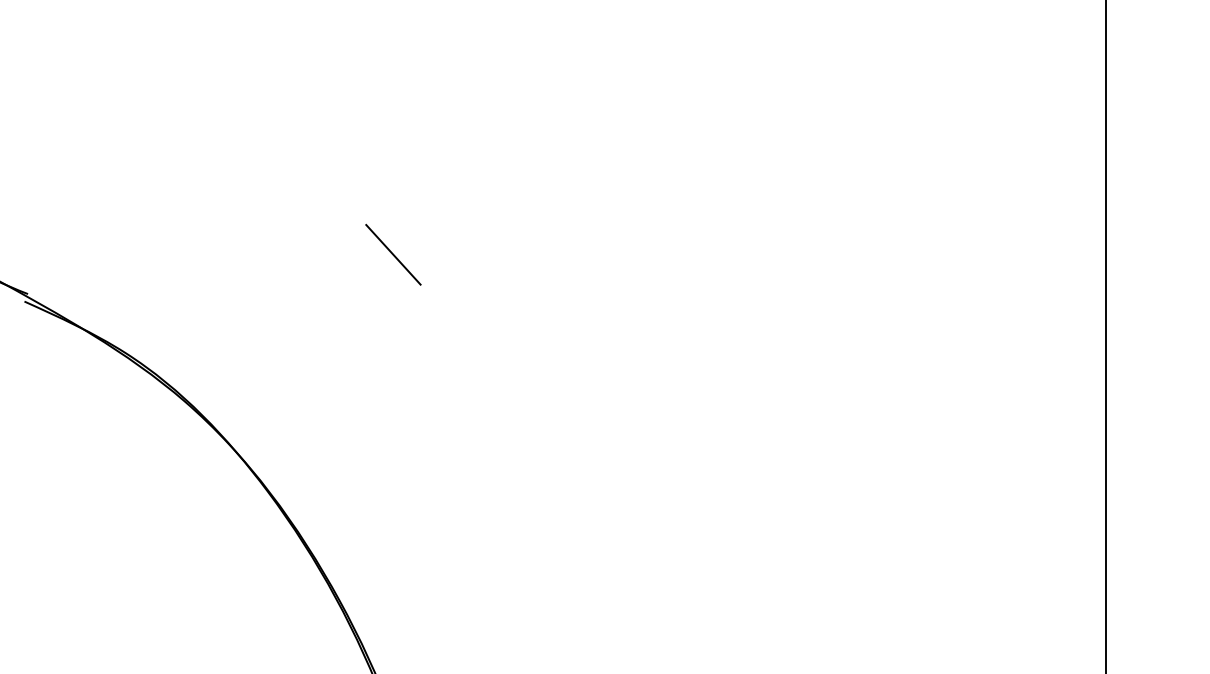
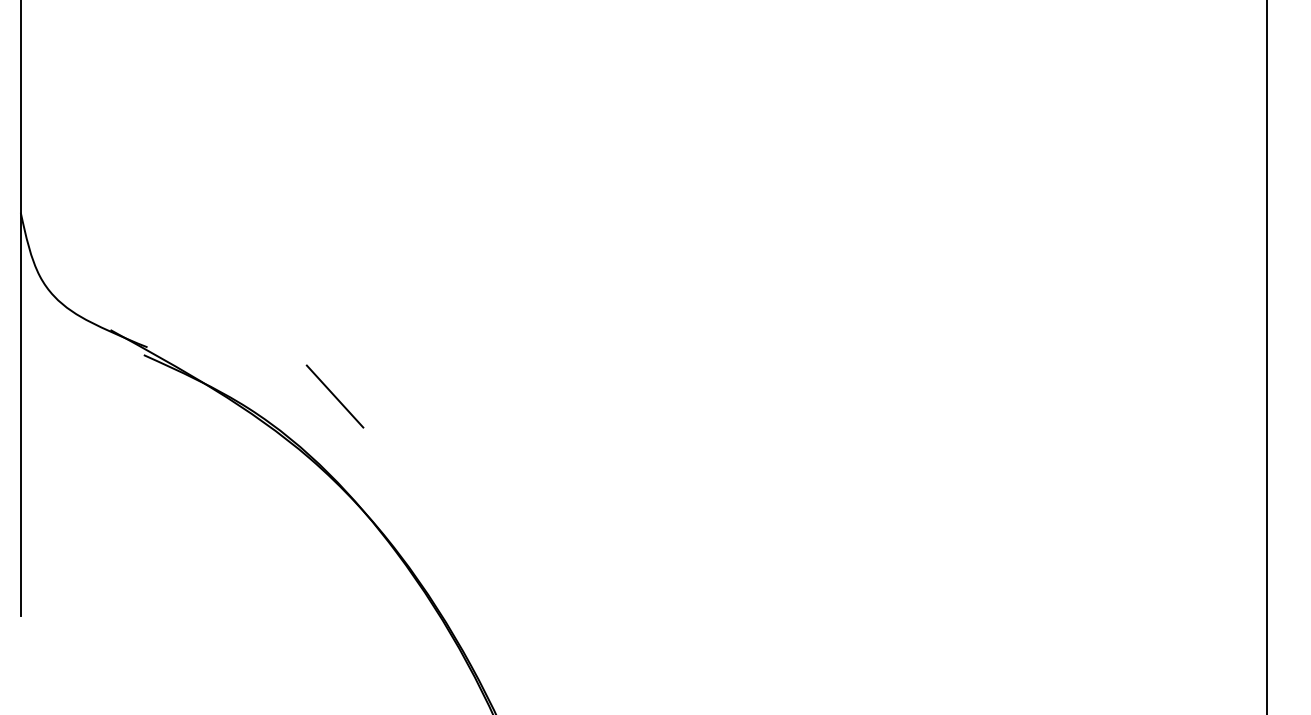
line: (392, 254) -> (334, 396), moved

